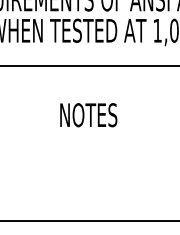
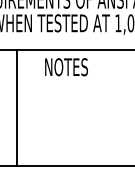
text: (88, 115) -> (66, 67), moved
line: (23, 142) -> (17, 107), added

